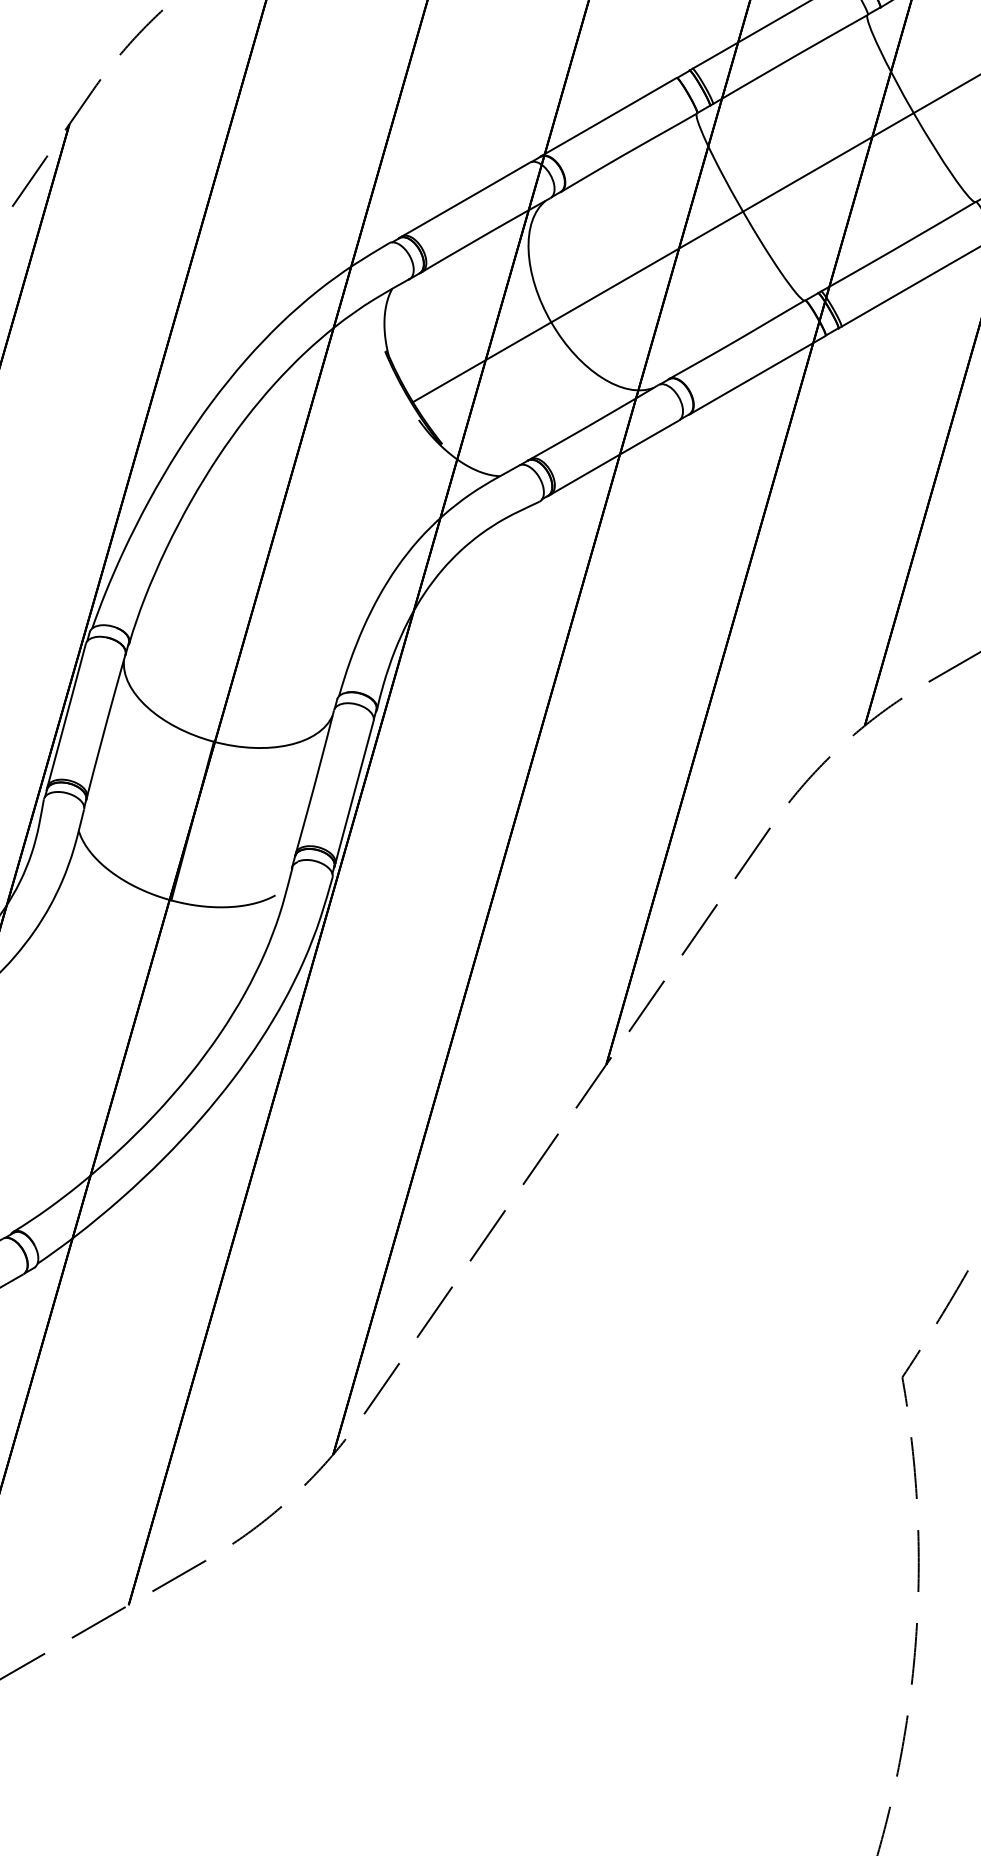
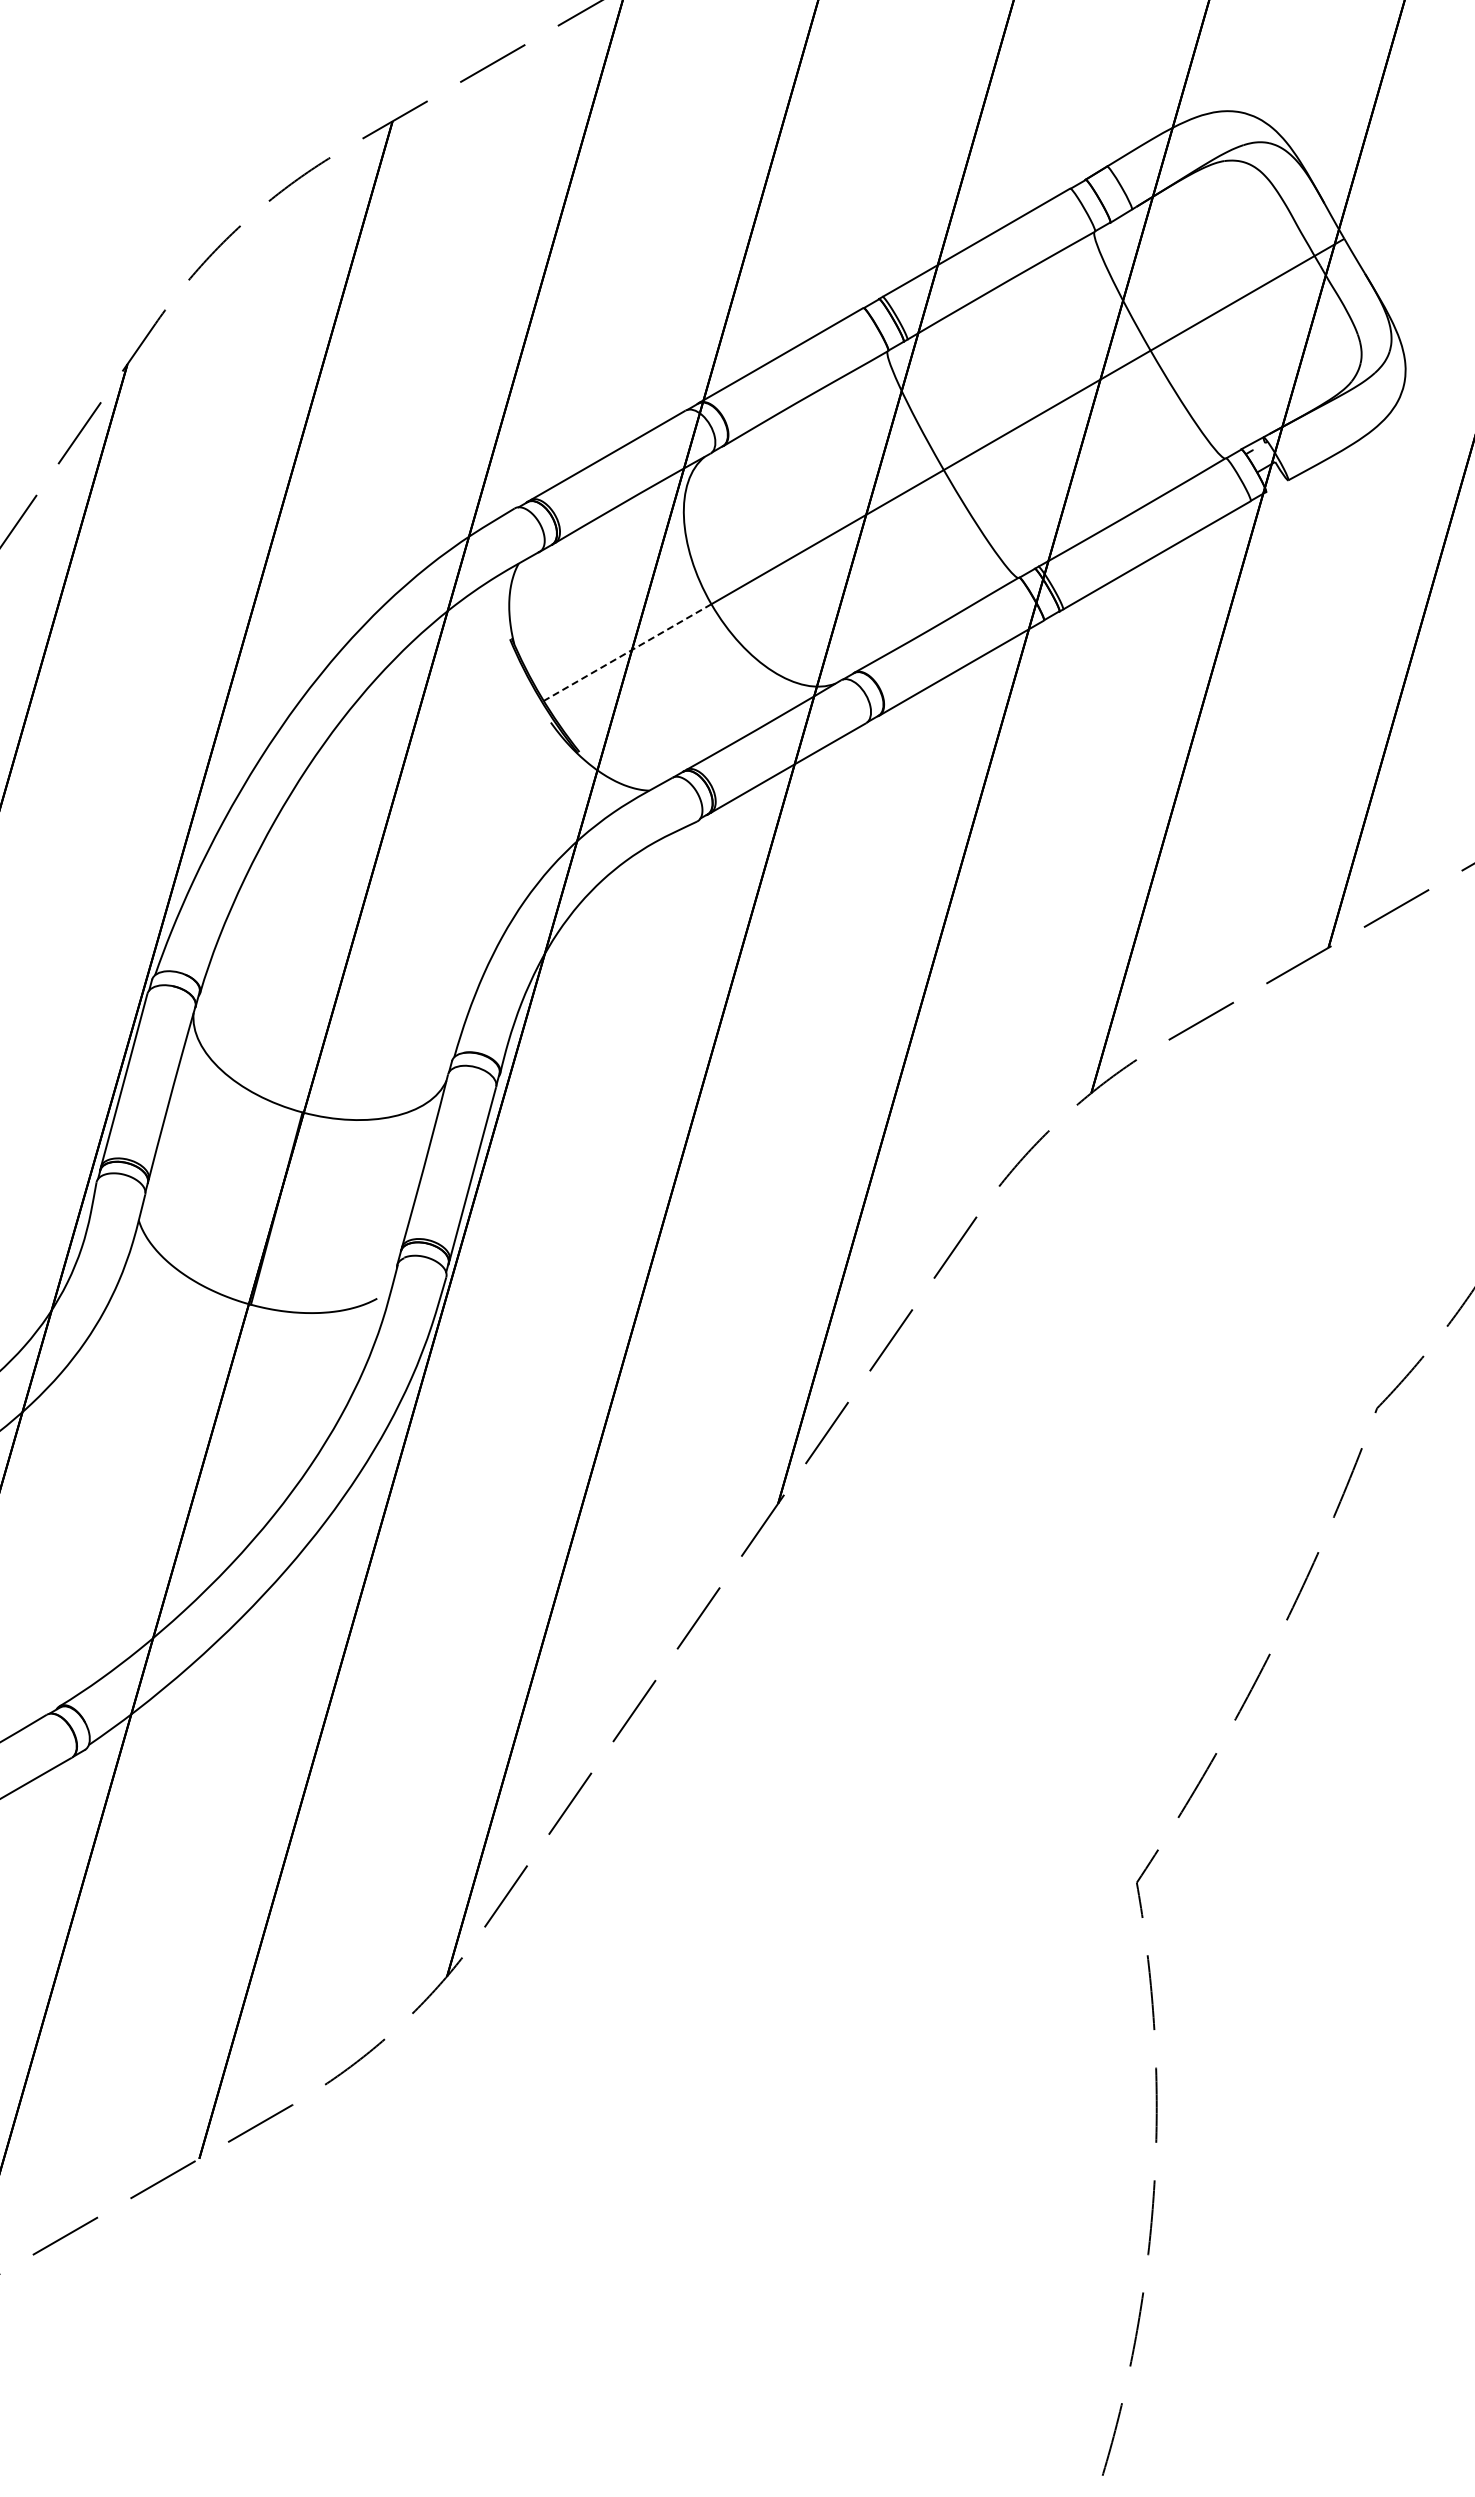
line: (482, 362) -> (627, 652), solid -> dashed

